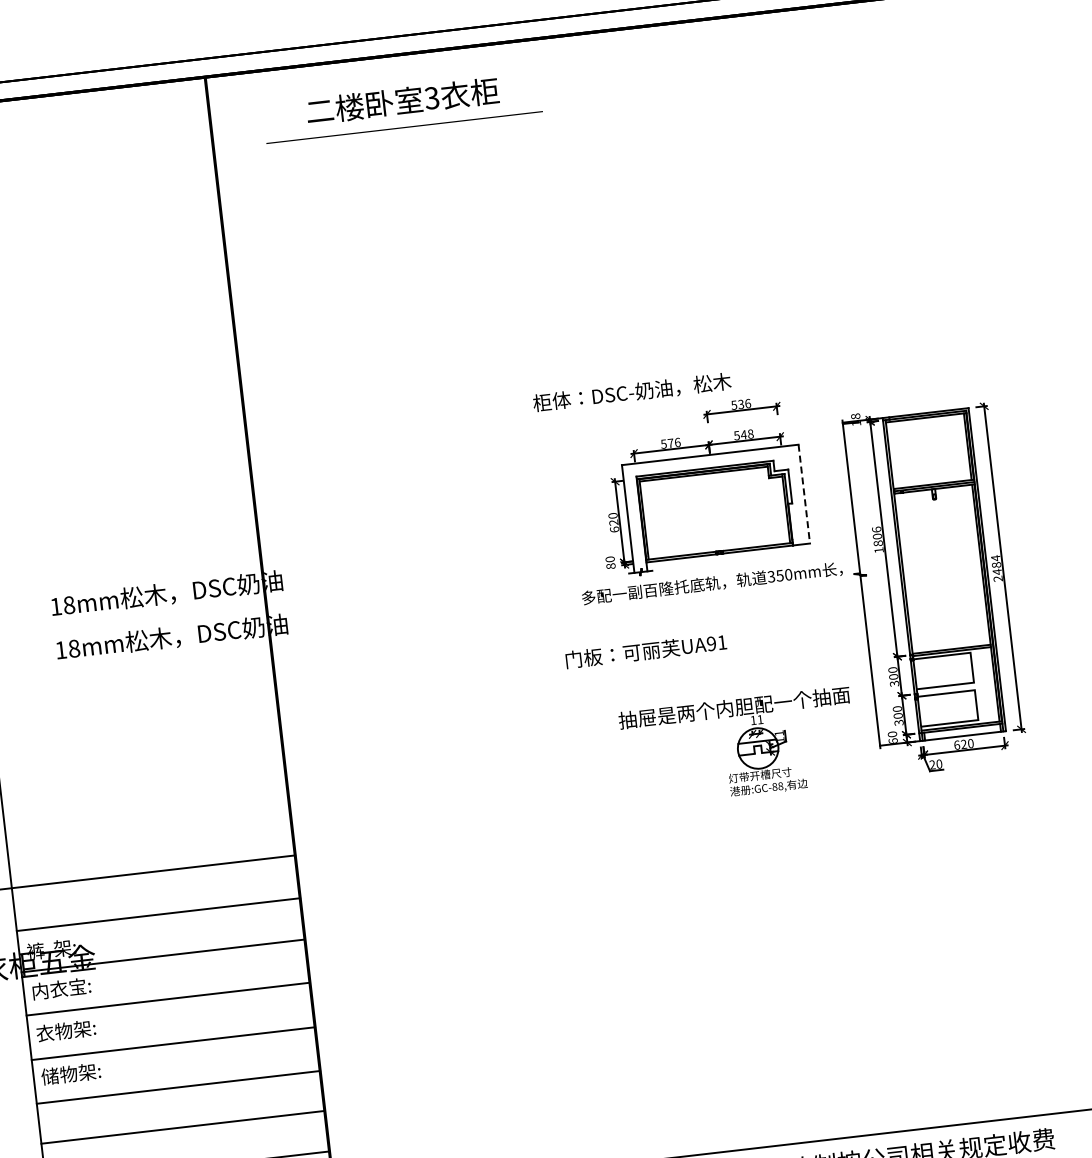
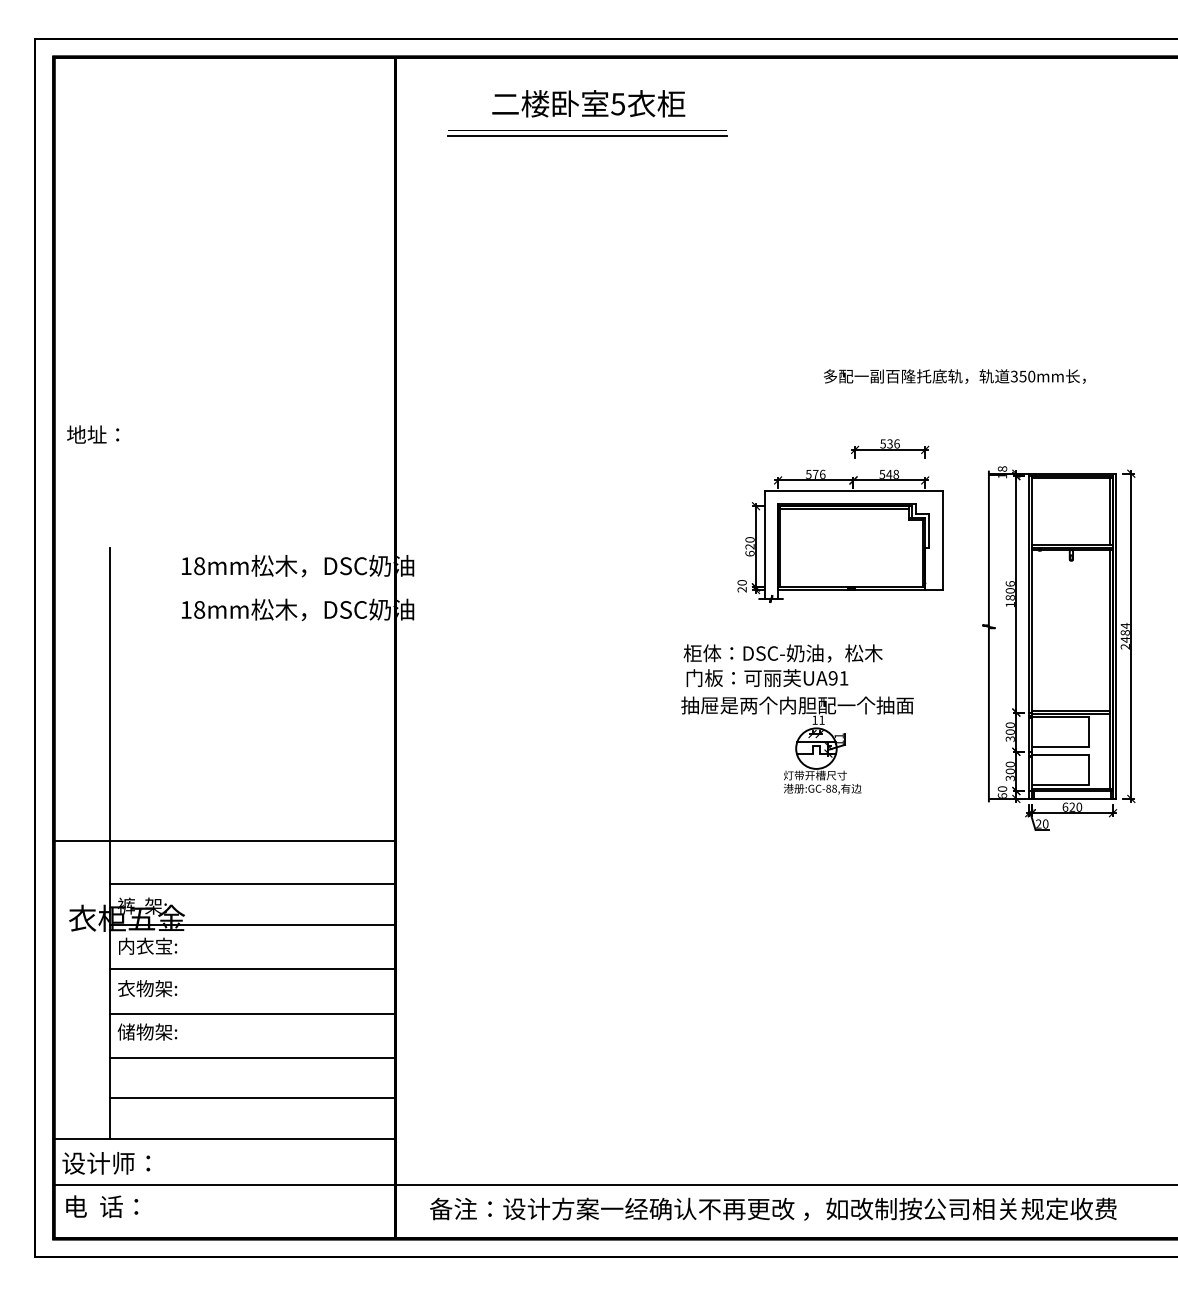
text: (432, 97) -> (618, 103), 3 -> 5
line: (405, 132) -> (587, 135), added
text: (631, 392) -> (782, 653), moved
line: (804, 494) -> (942, 540), dashed -> solid
text: (610, 566) -> (741, 589), 80 -> 20
text: (711, 583) -> (954, 376), moved
part: (738, 747) -> (797, 745), moved

